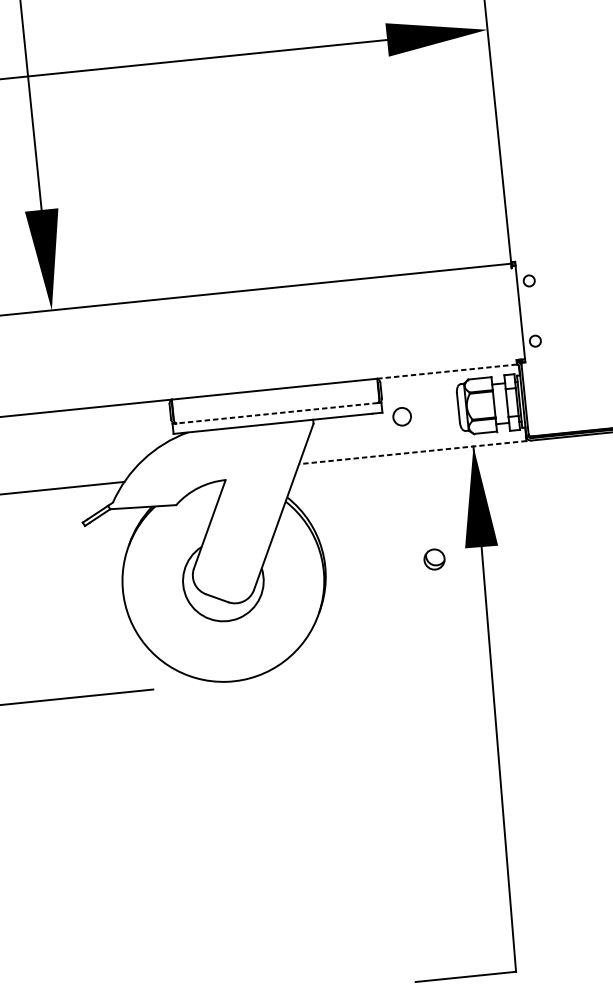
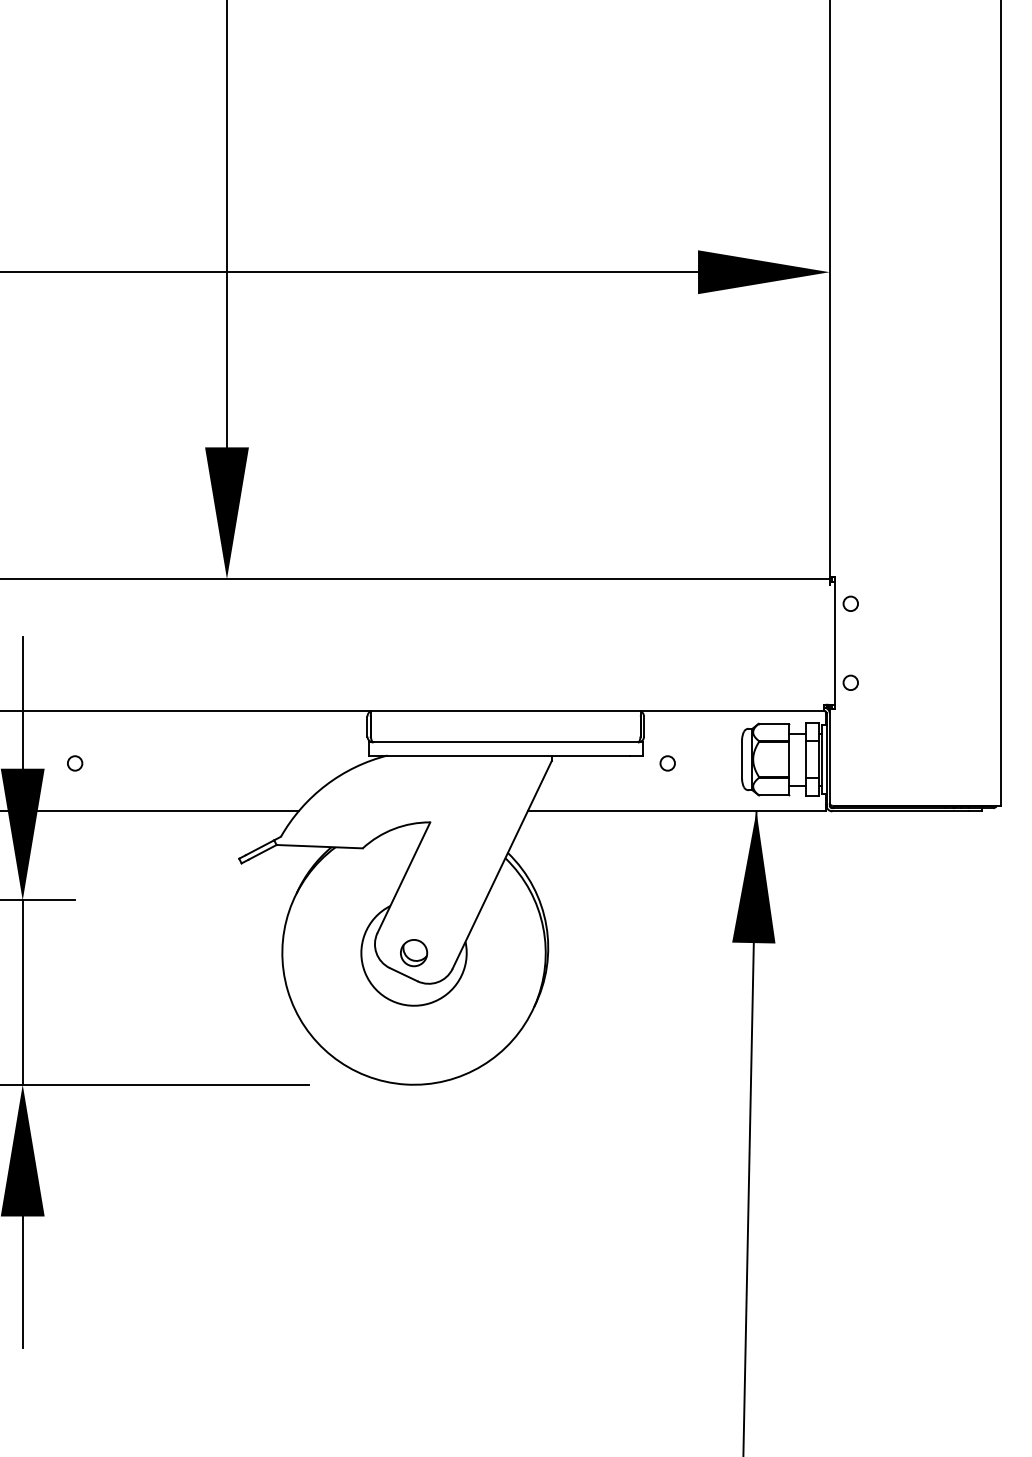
line: (447, 371) -> (732, 710), dashed -> solid
line: (276, 413) -> (505, 742), dashed -> solid
circle: (401, 416) -> (667, 763), size x0.62
line: (412, 452) -> (676, 811), dashed -> solid
part: (434, 559) -> (414, 953), moved

